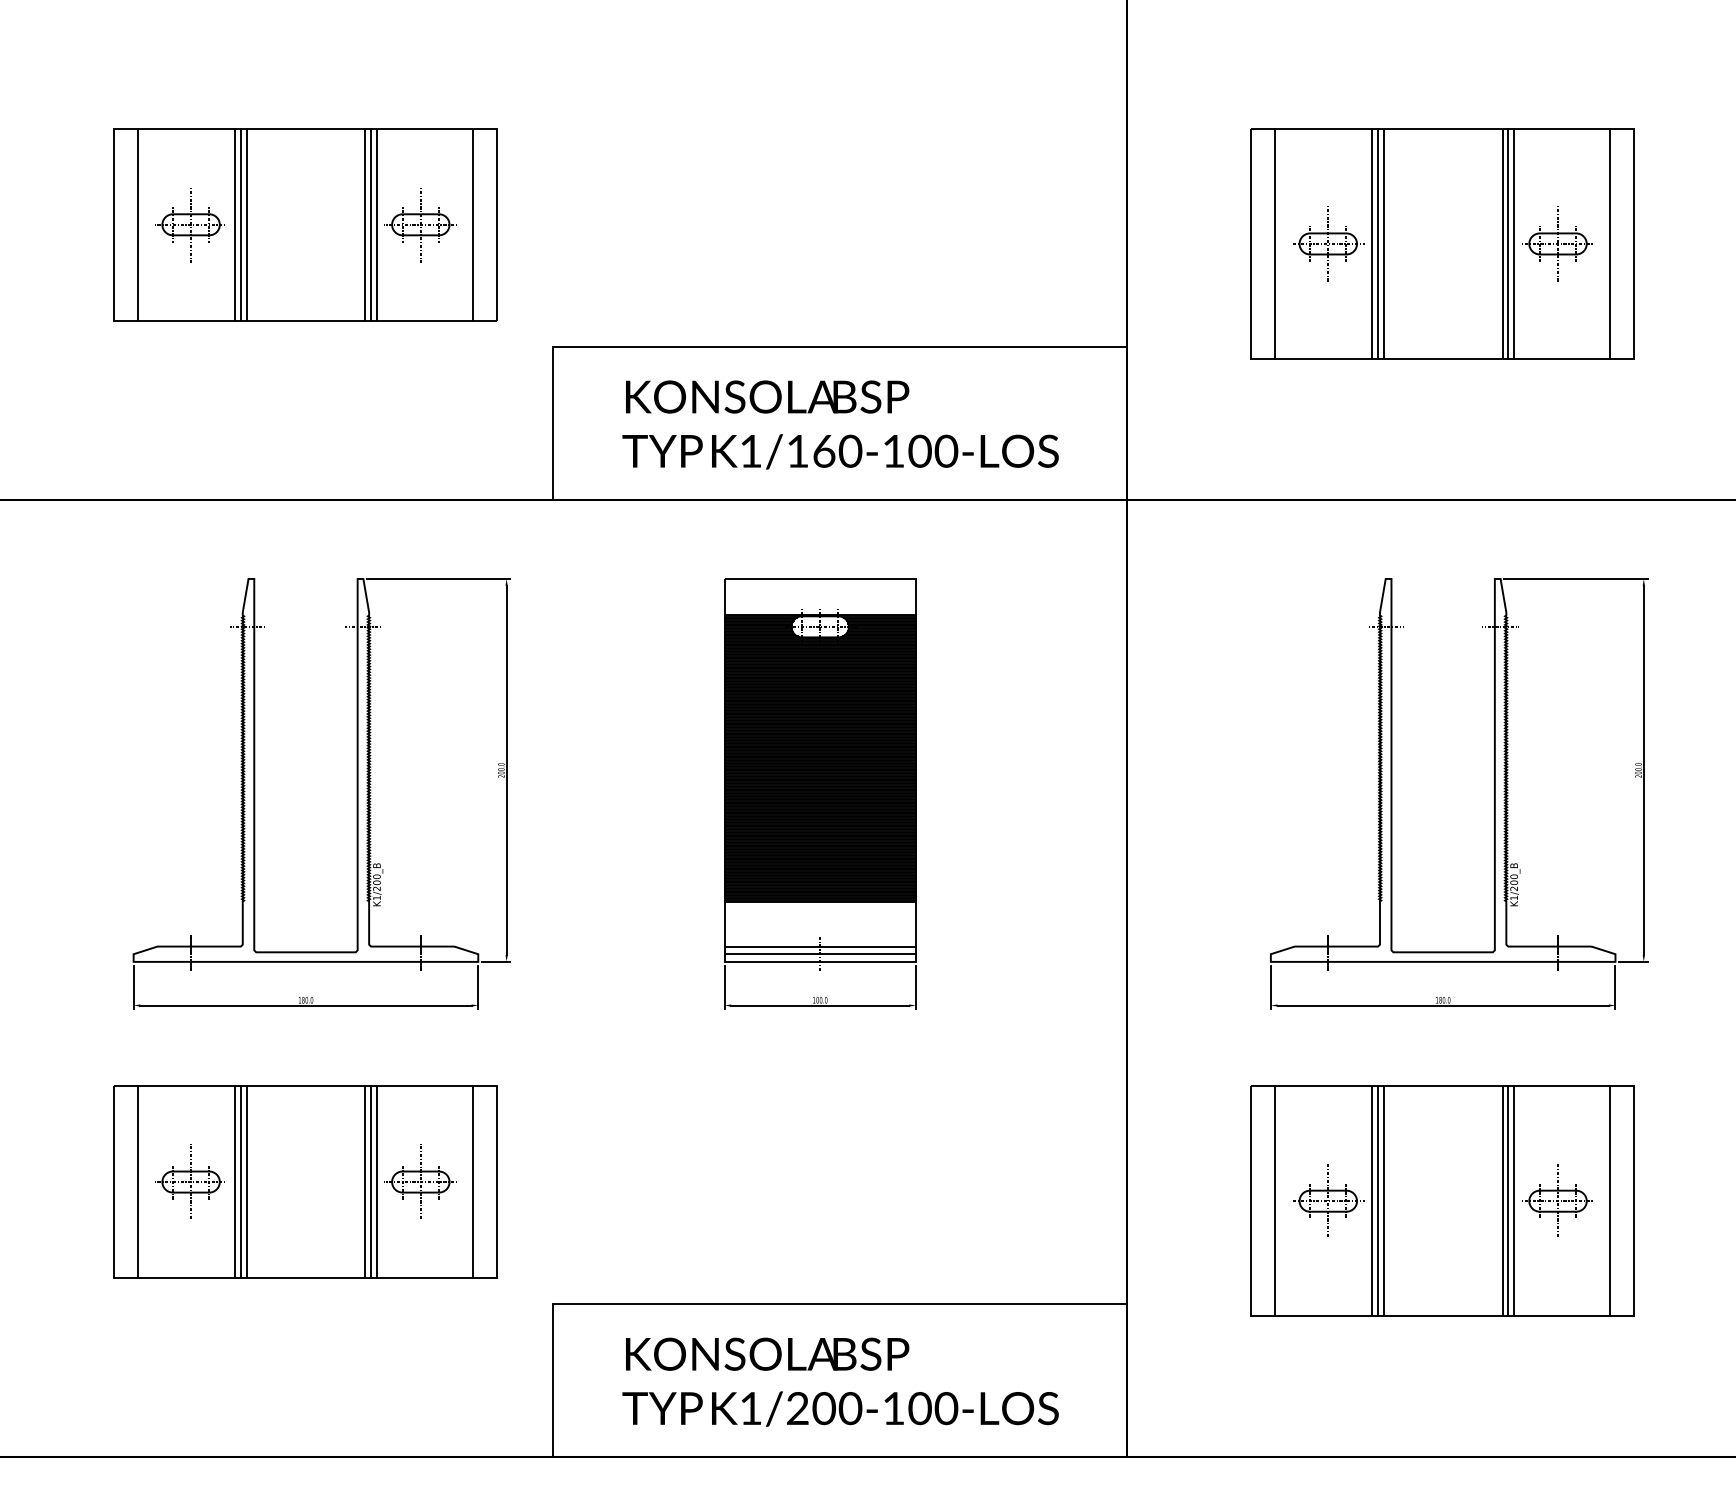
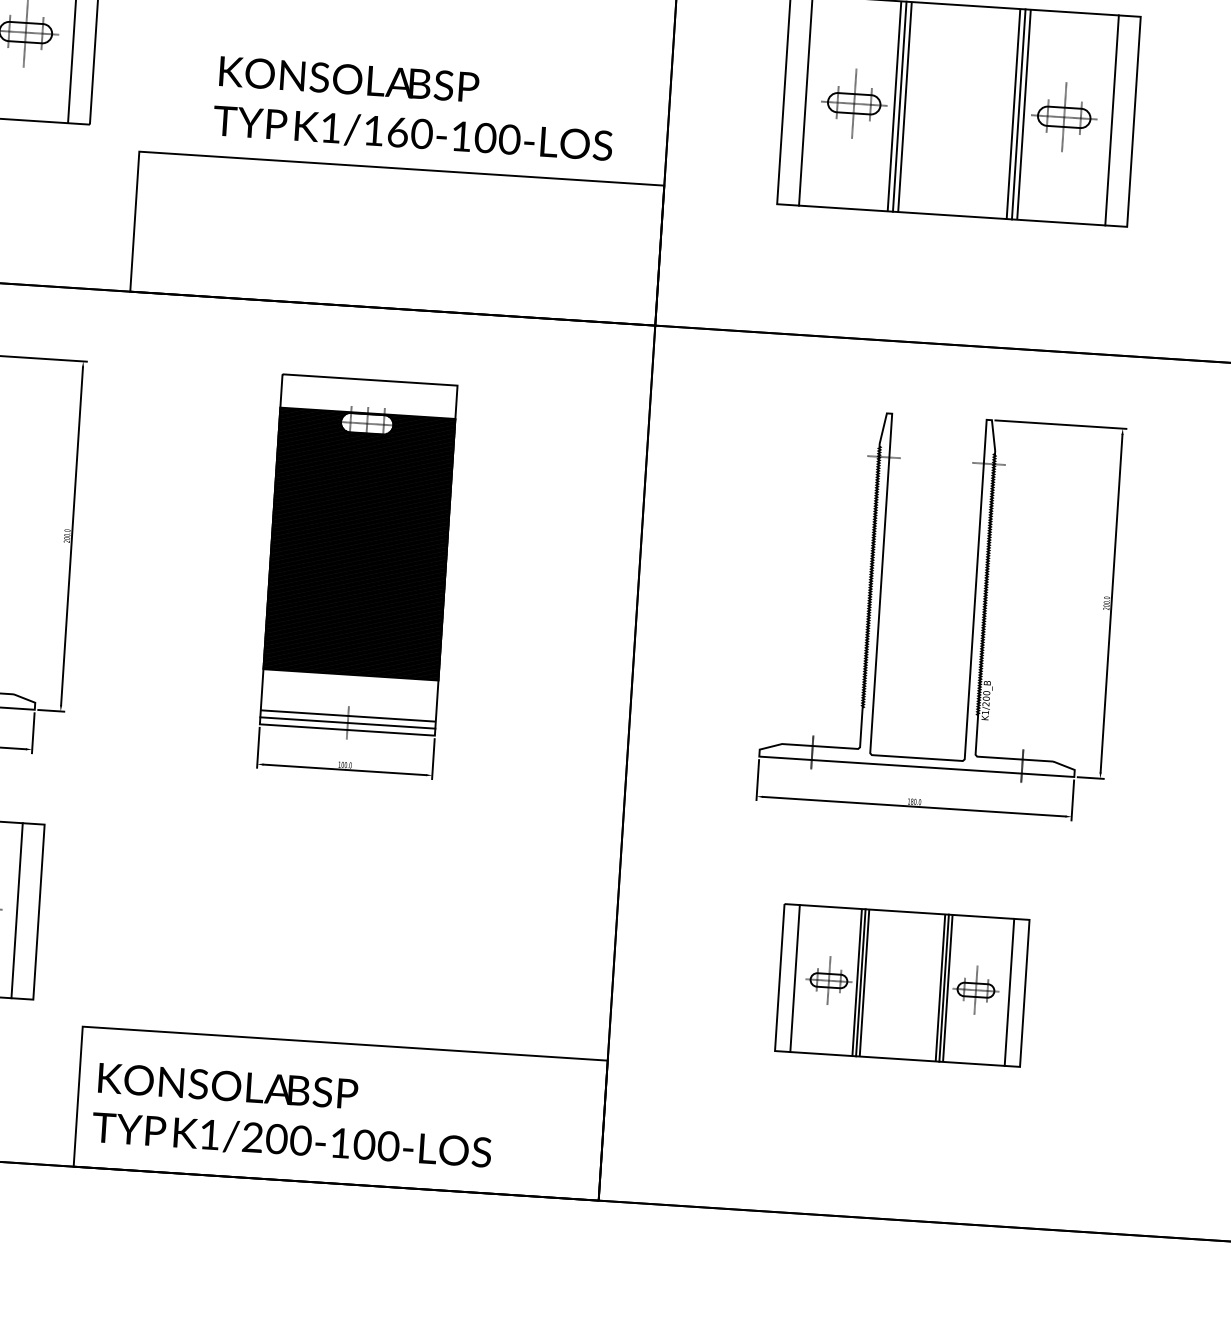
text: (840, 424) -> (414, 108), moved
part: (1442, 1200) -> (902, 984), size x0.7
text: (840, 1381) -> (293, 1115), moved

